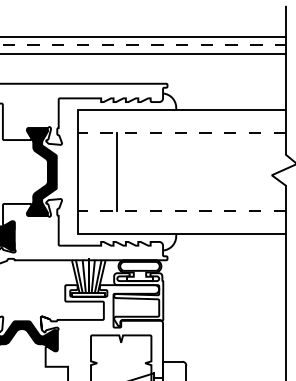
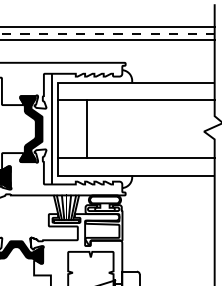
line: (181, 133) -> (136, 100), dashed -> solid
line: (69, 171) -> (52, 128), added
line: (181, 210) -> (136, 158), dashed -> solid

